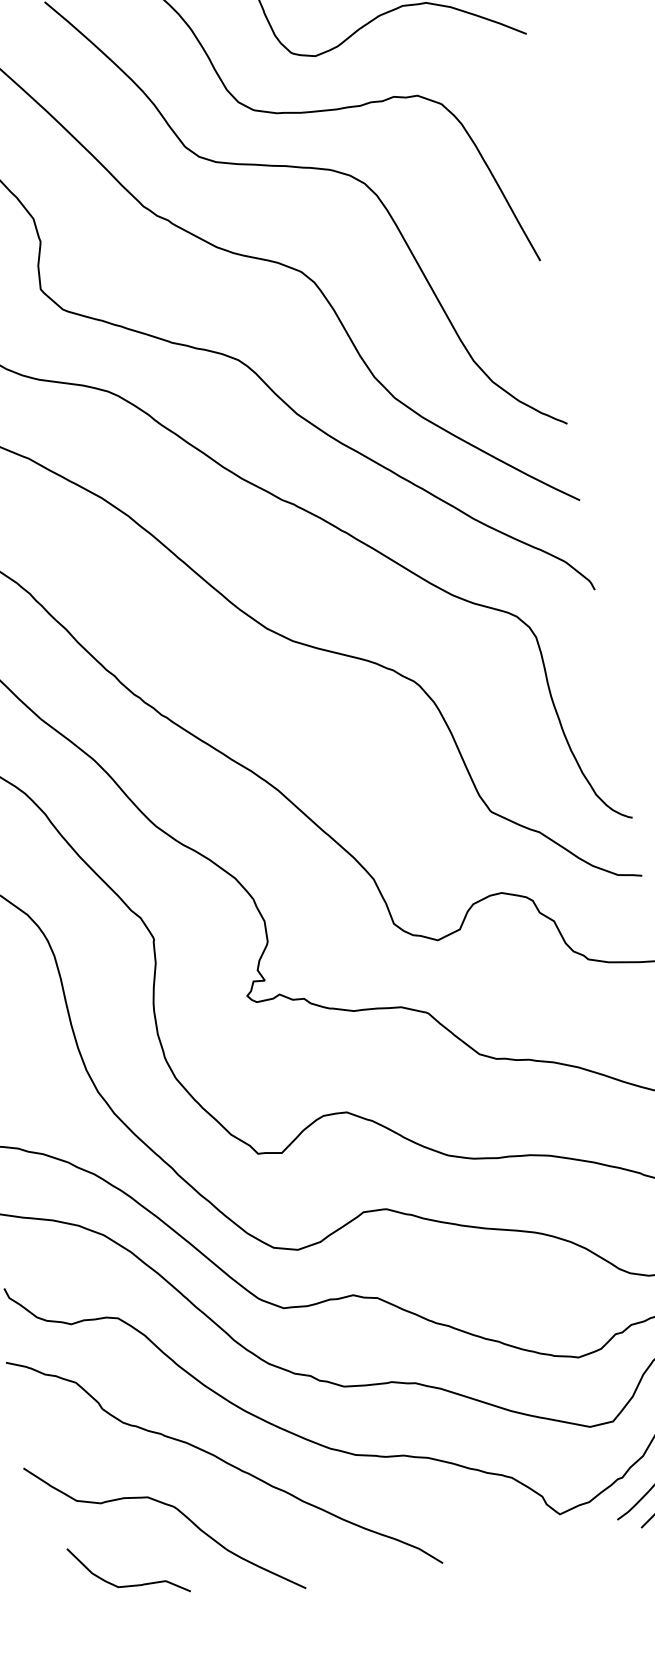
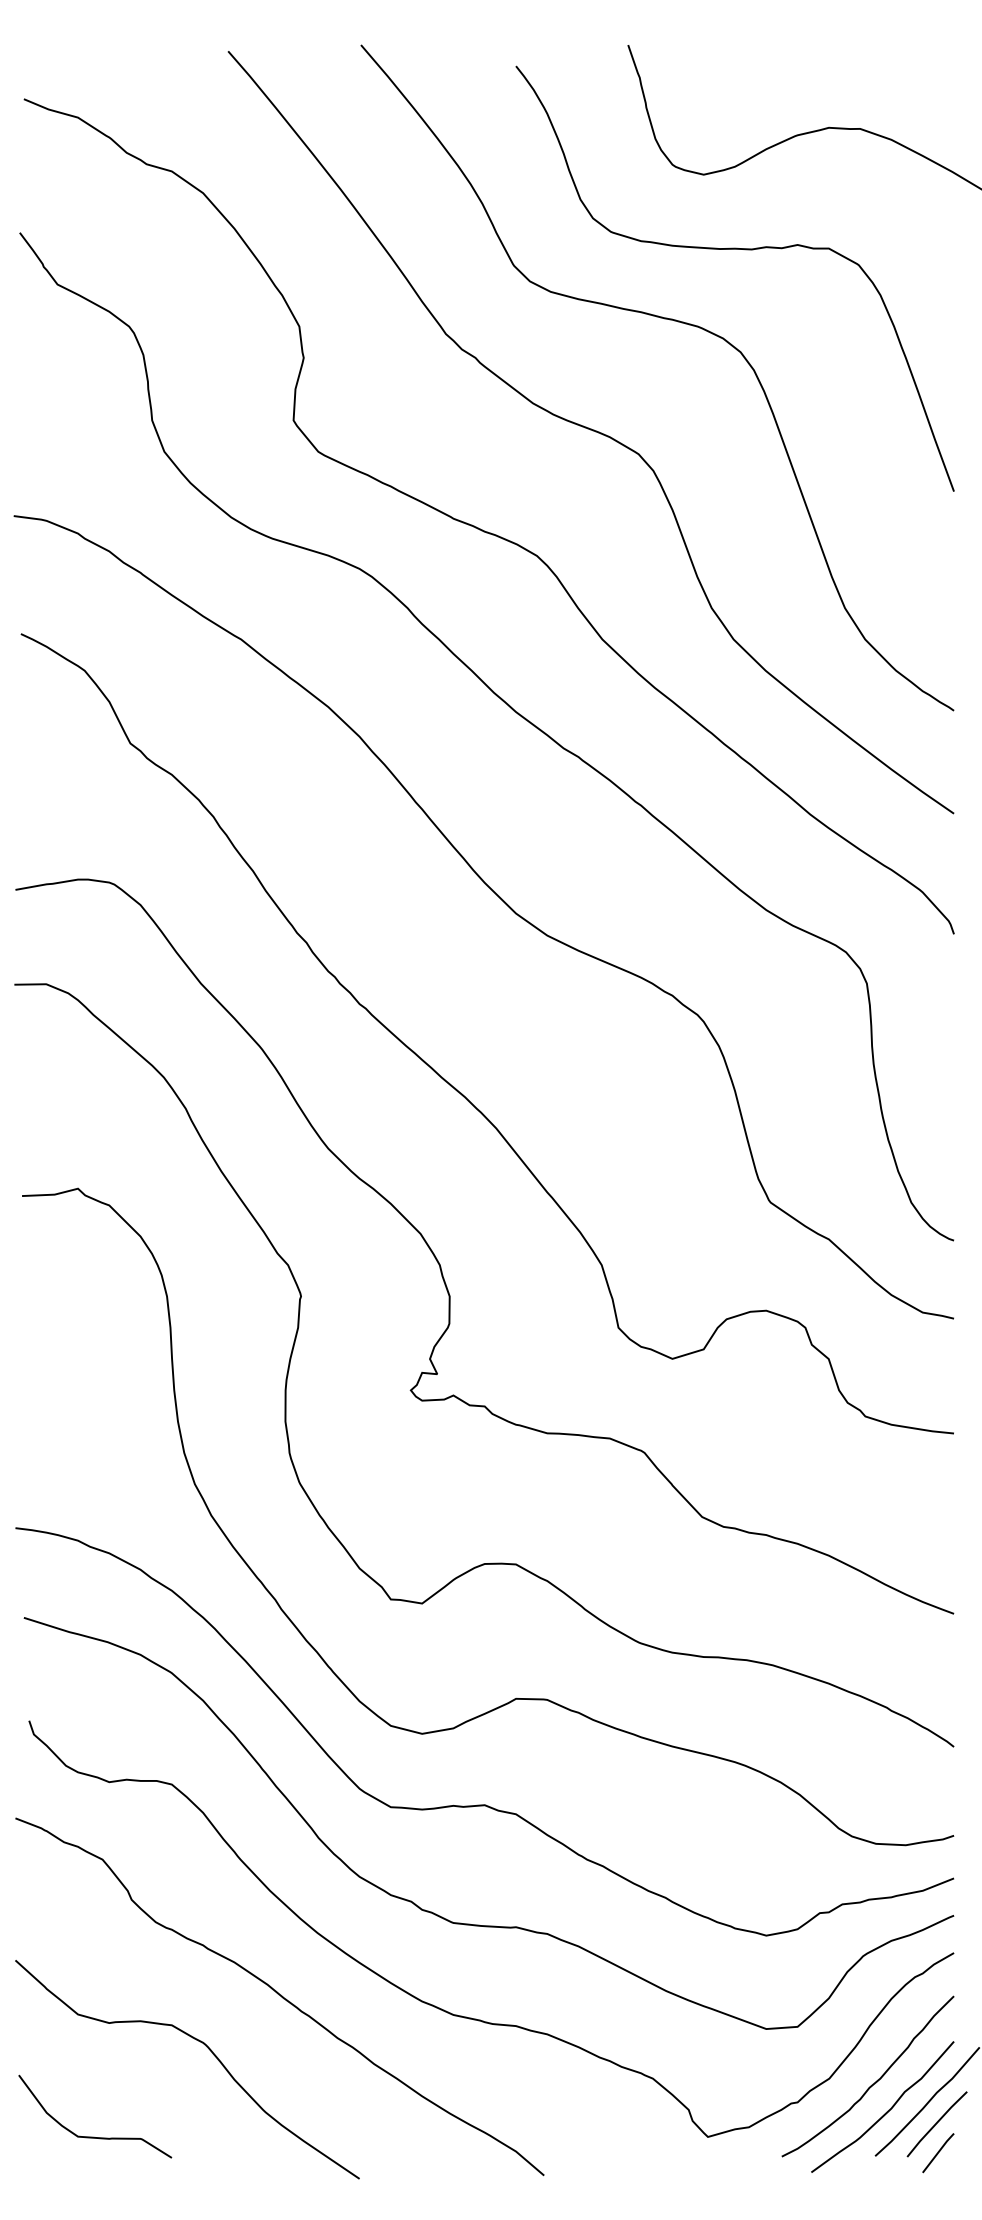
curve: (130, 1585) -> (94, 2136), moved

